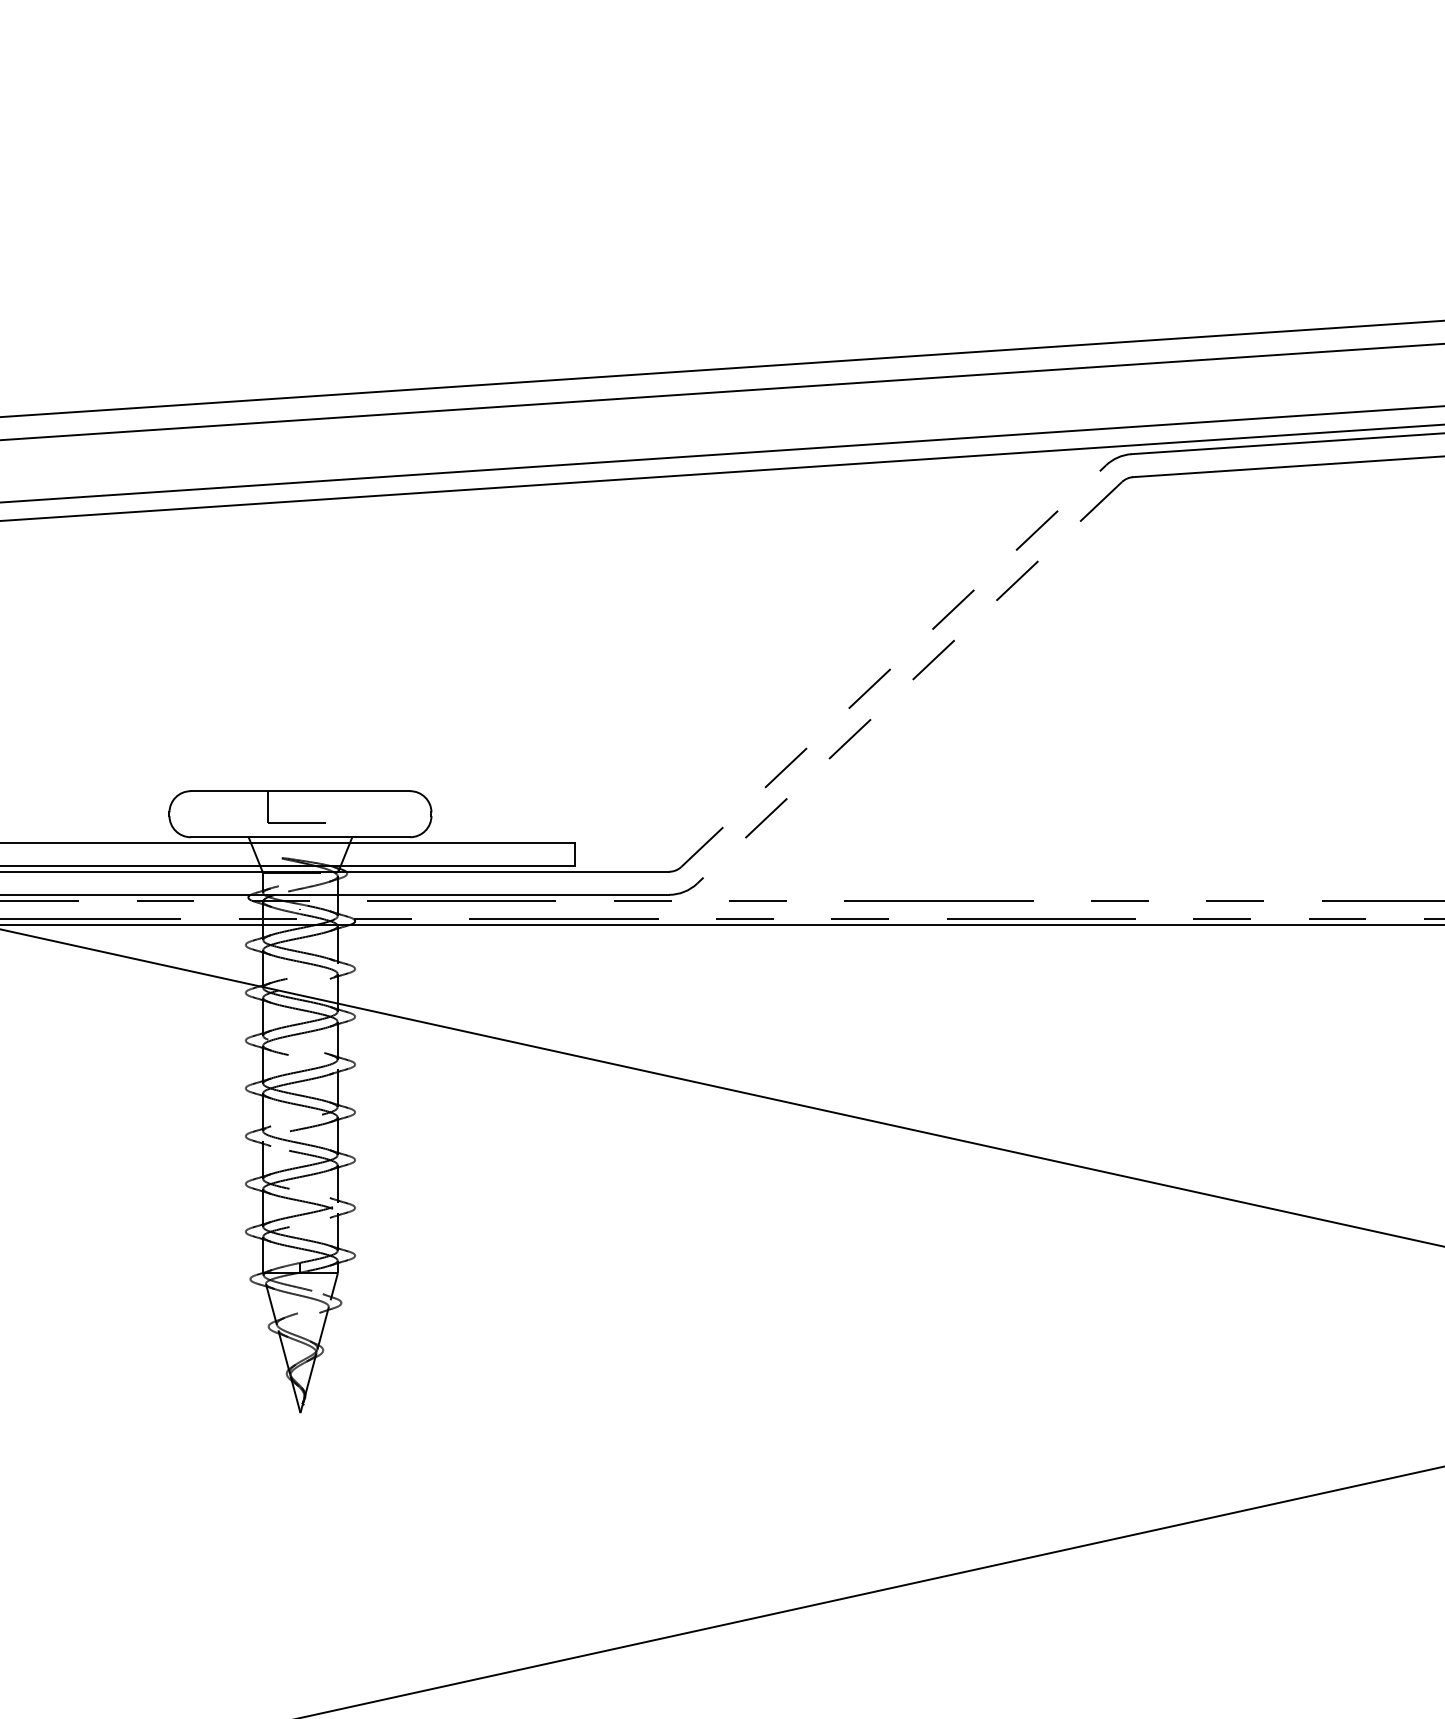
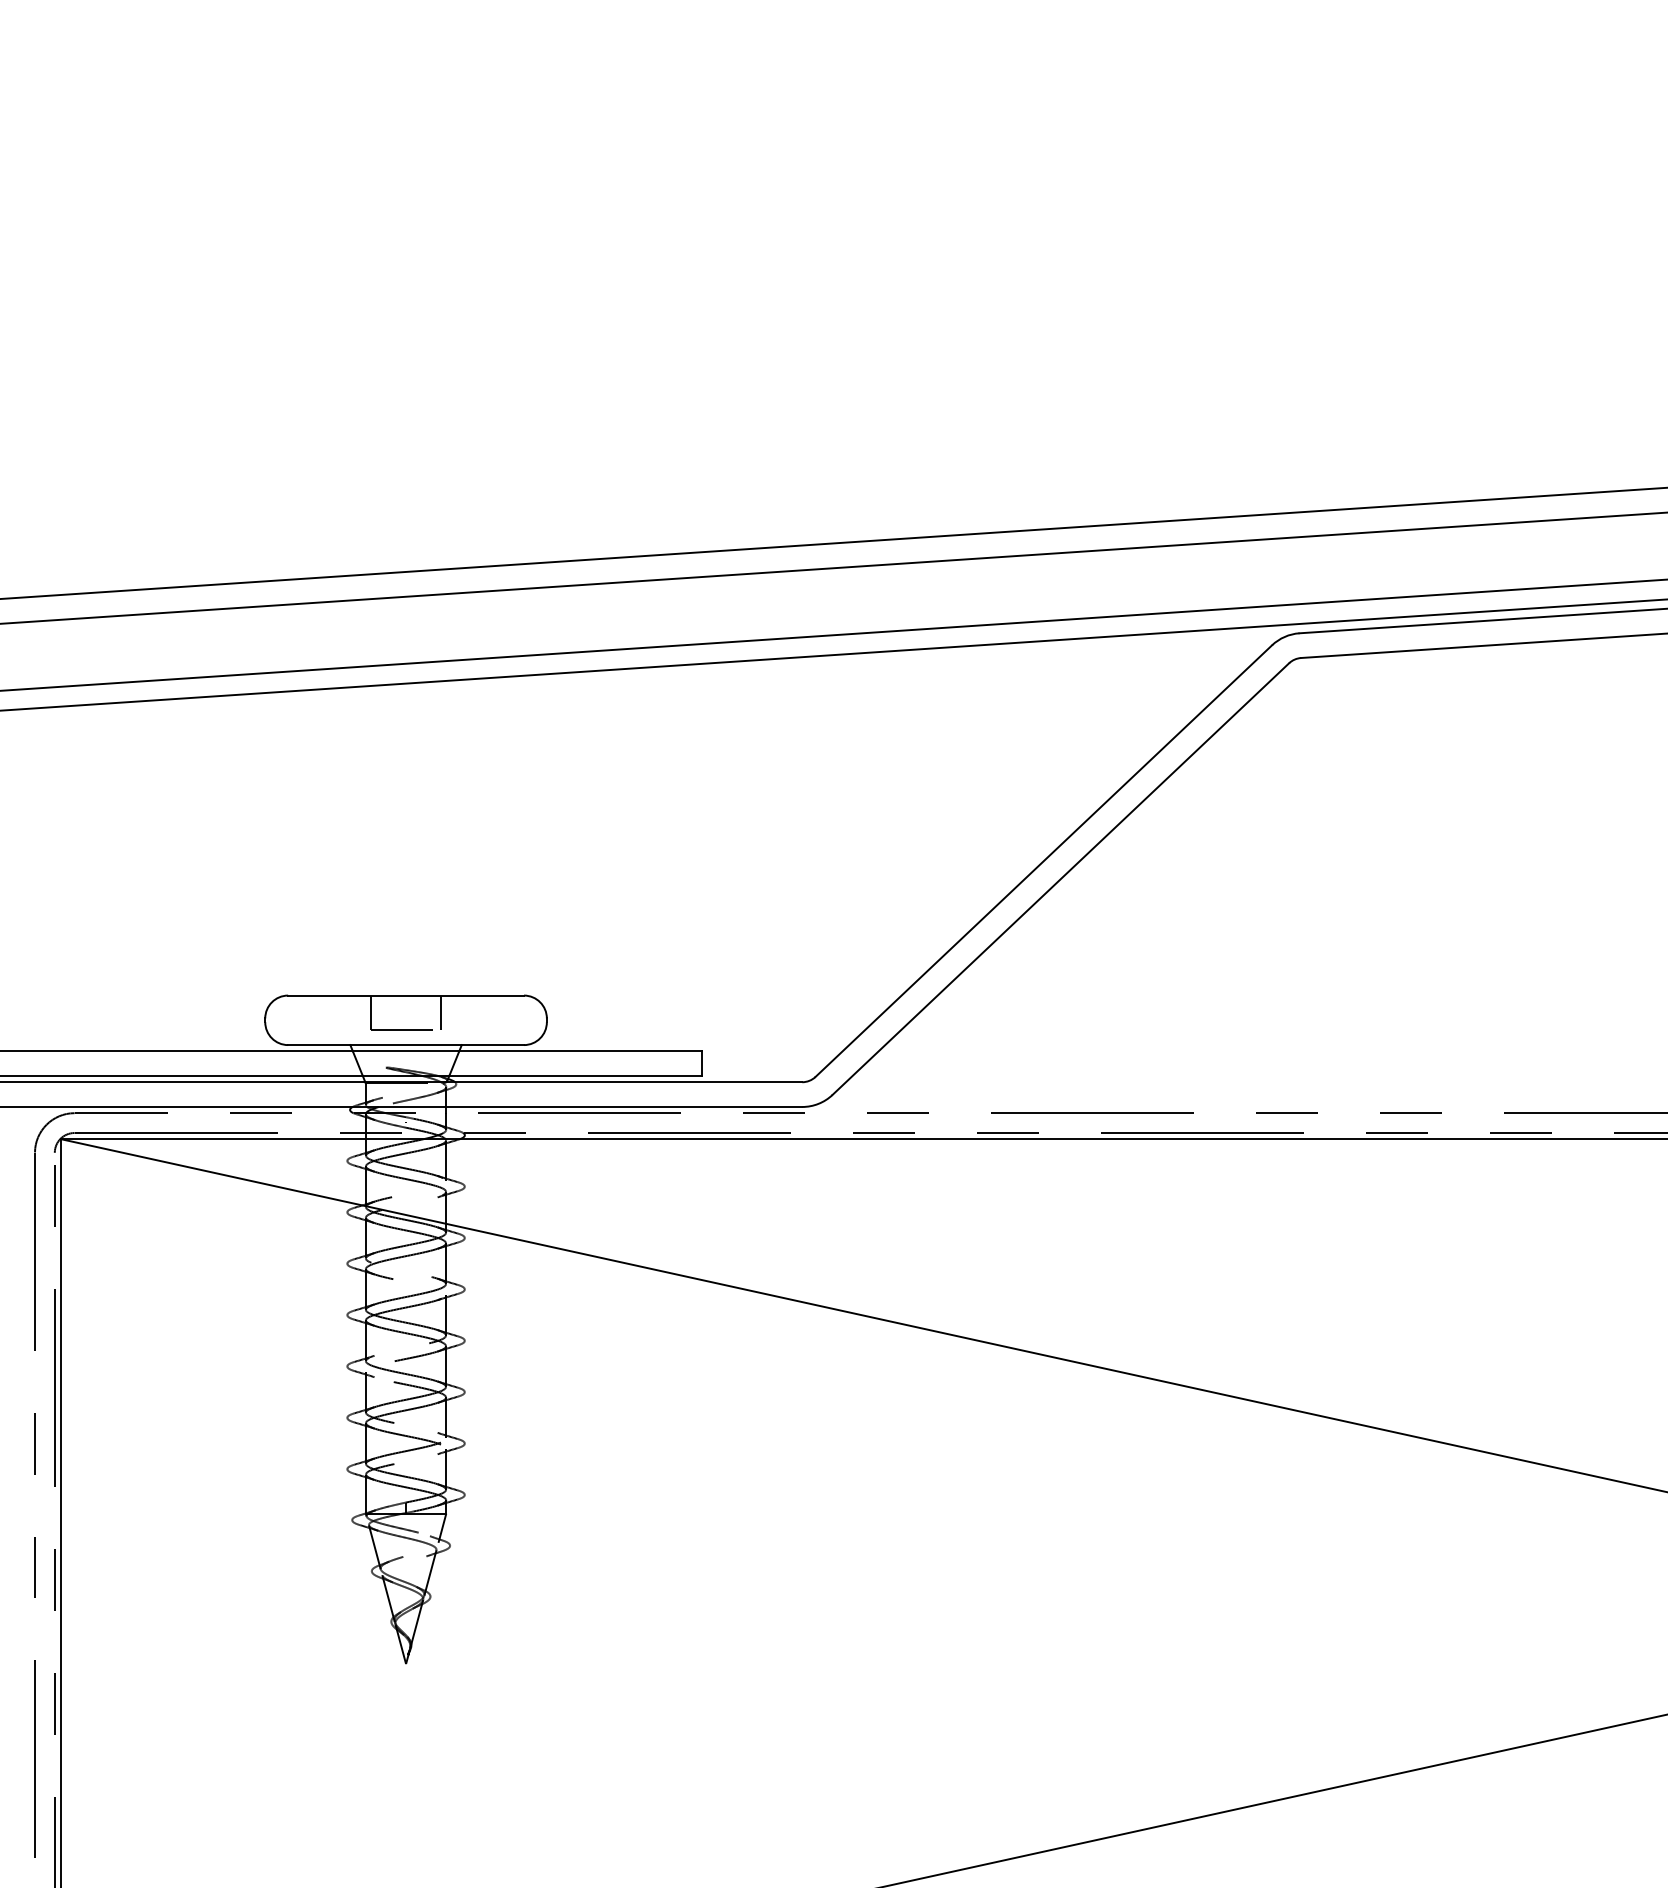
line: (894, 665) -> (1044, 860), dashed -> solid
line: (909, 683) -> (1060, 879), dashed -> solid
line: (333, 806) -> (441, 1012), added

